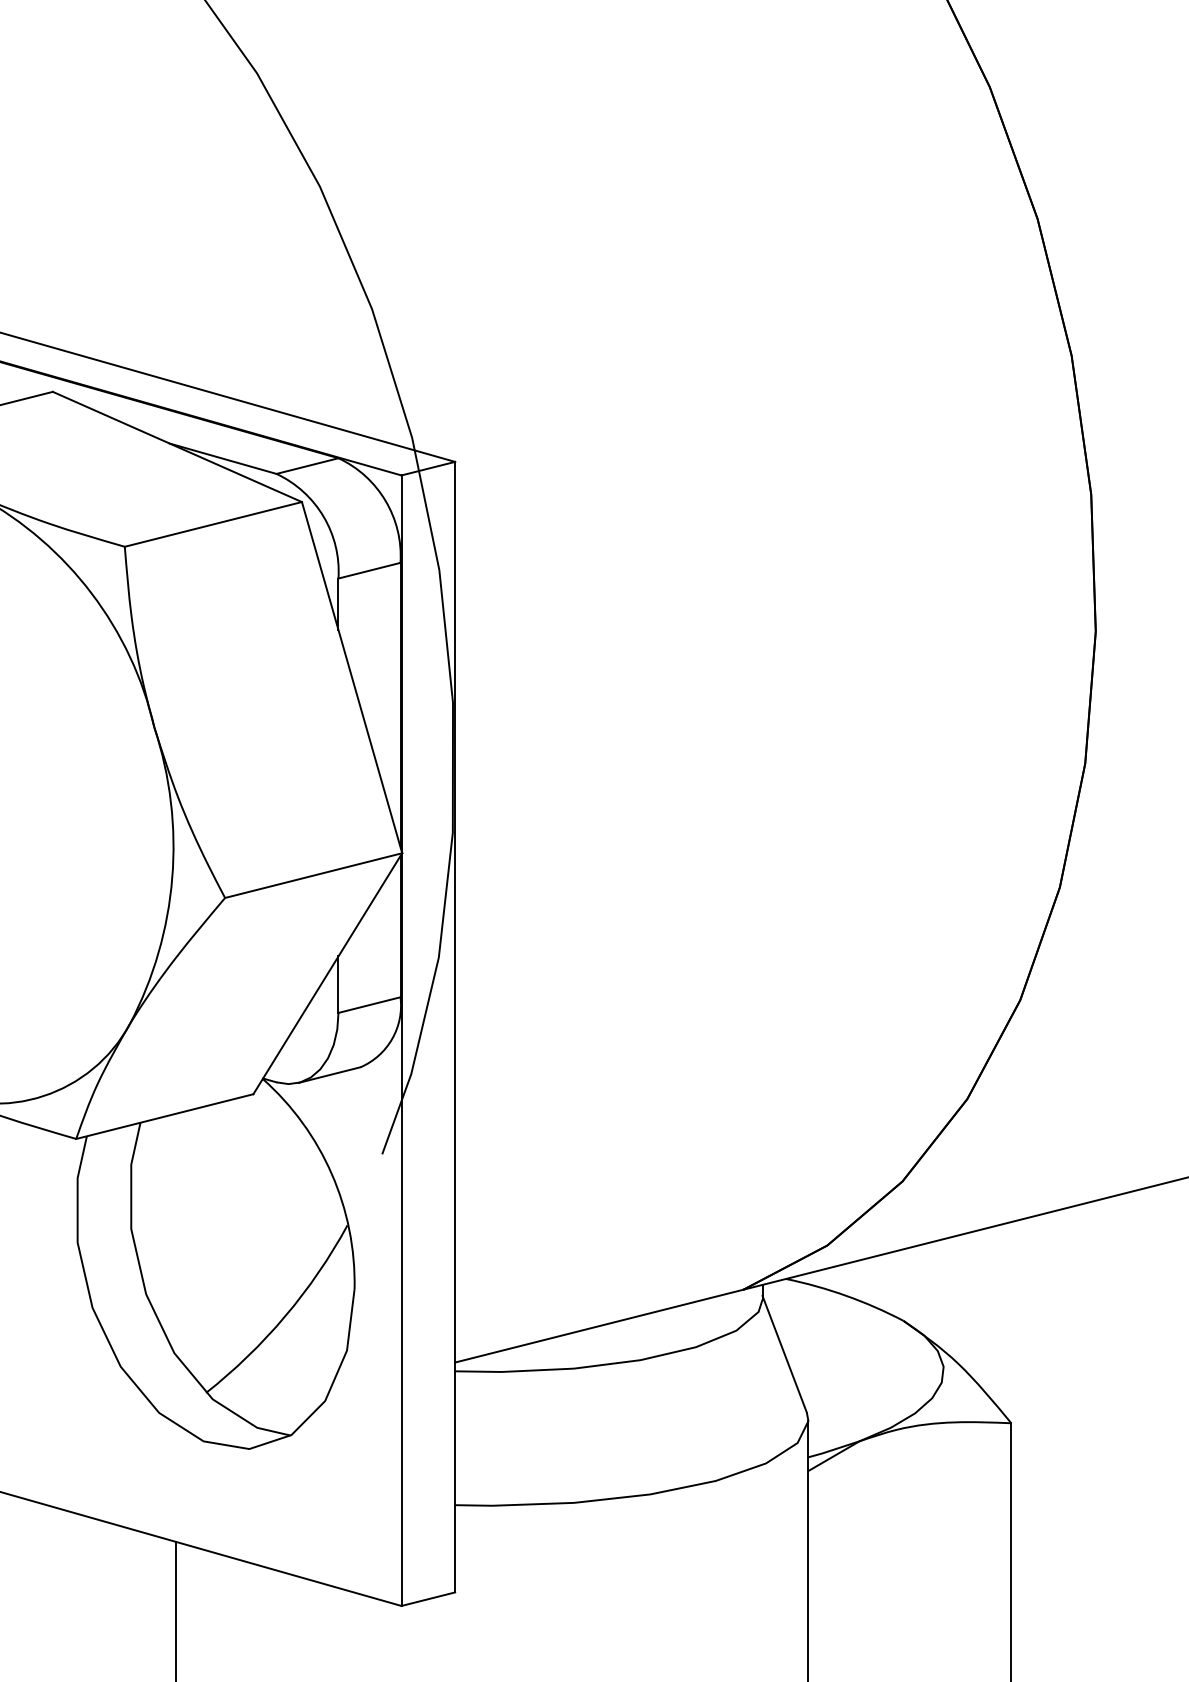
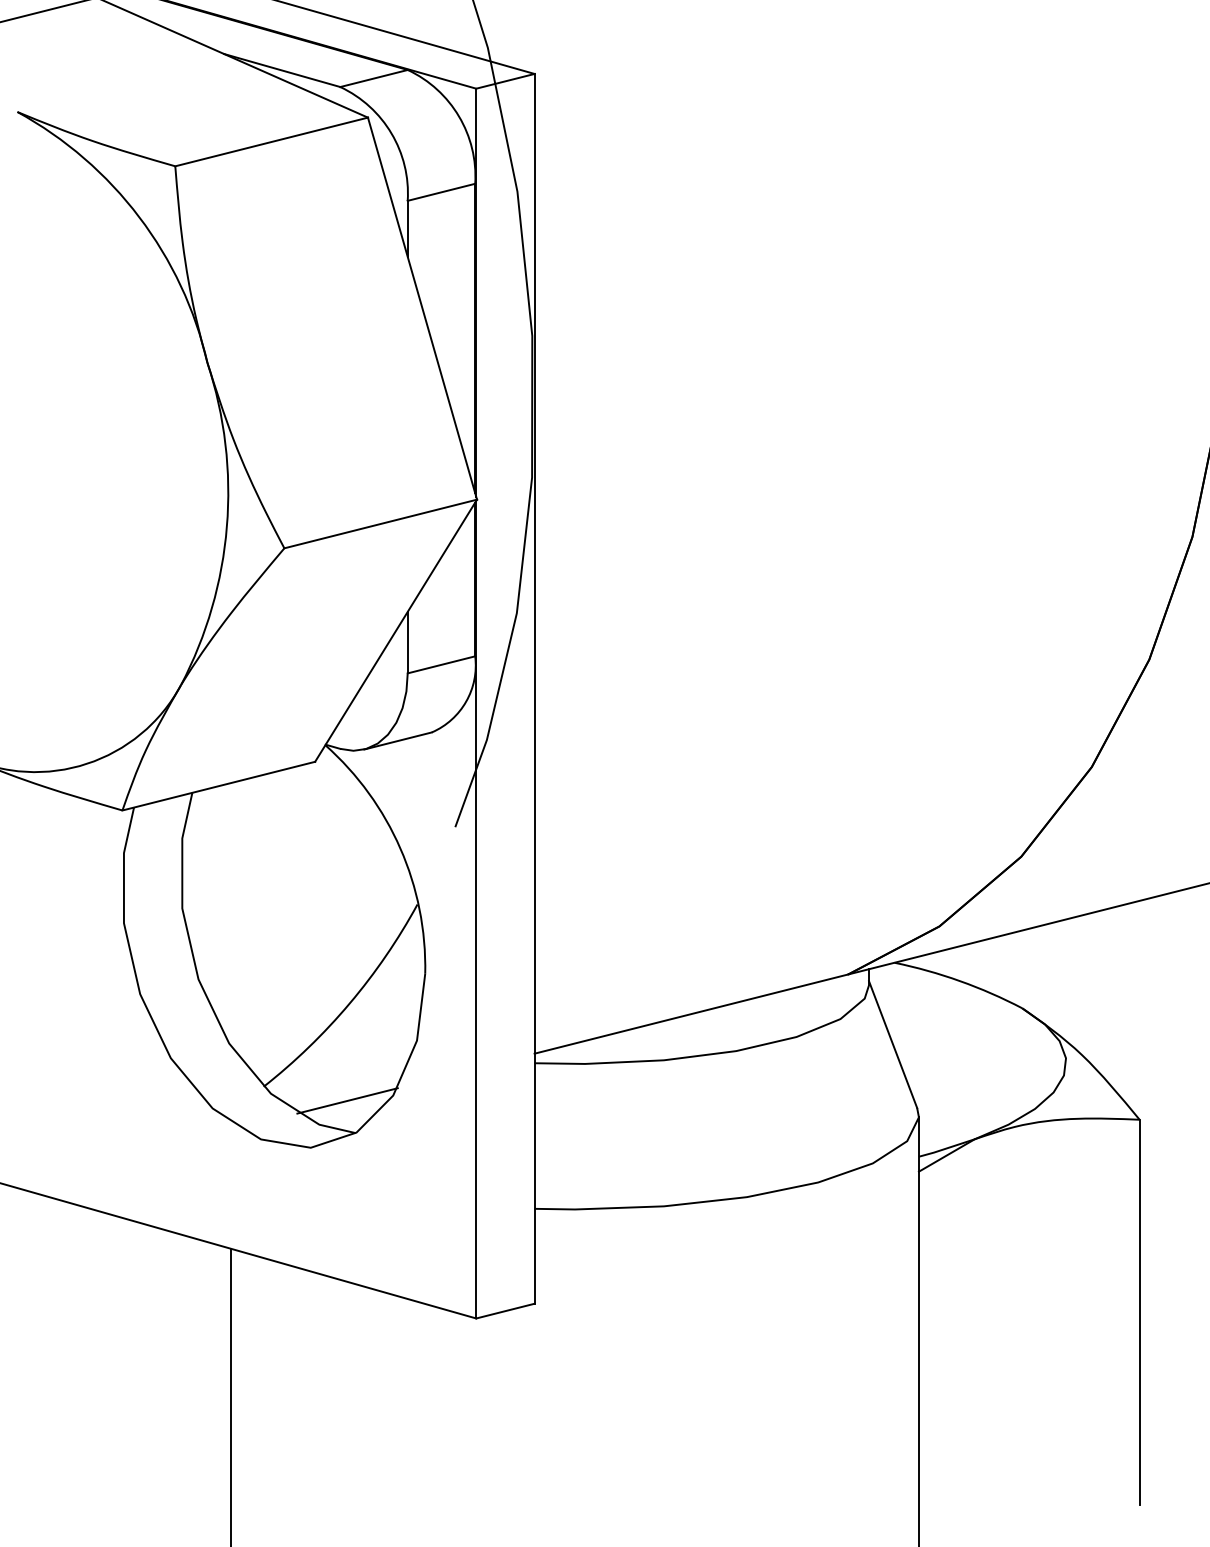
line: (283, 1405) -> (347, 1100), added

